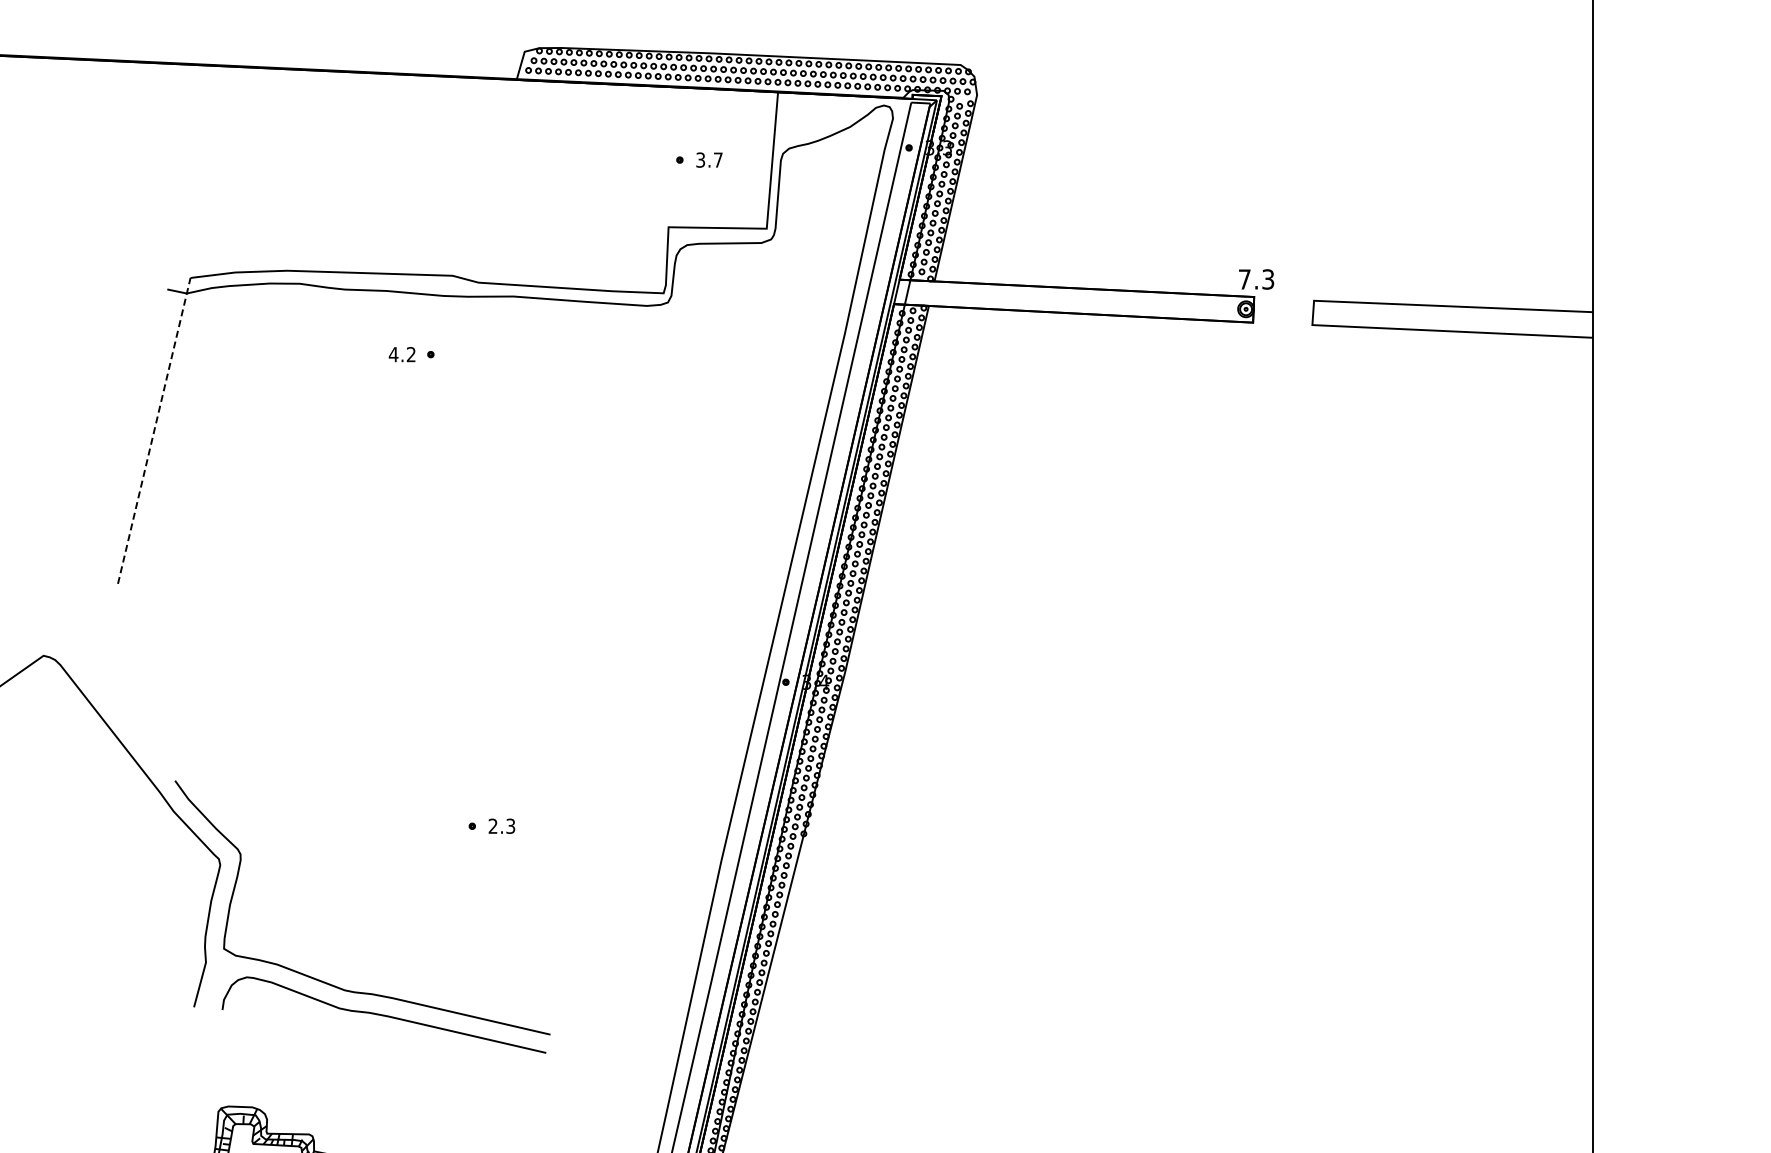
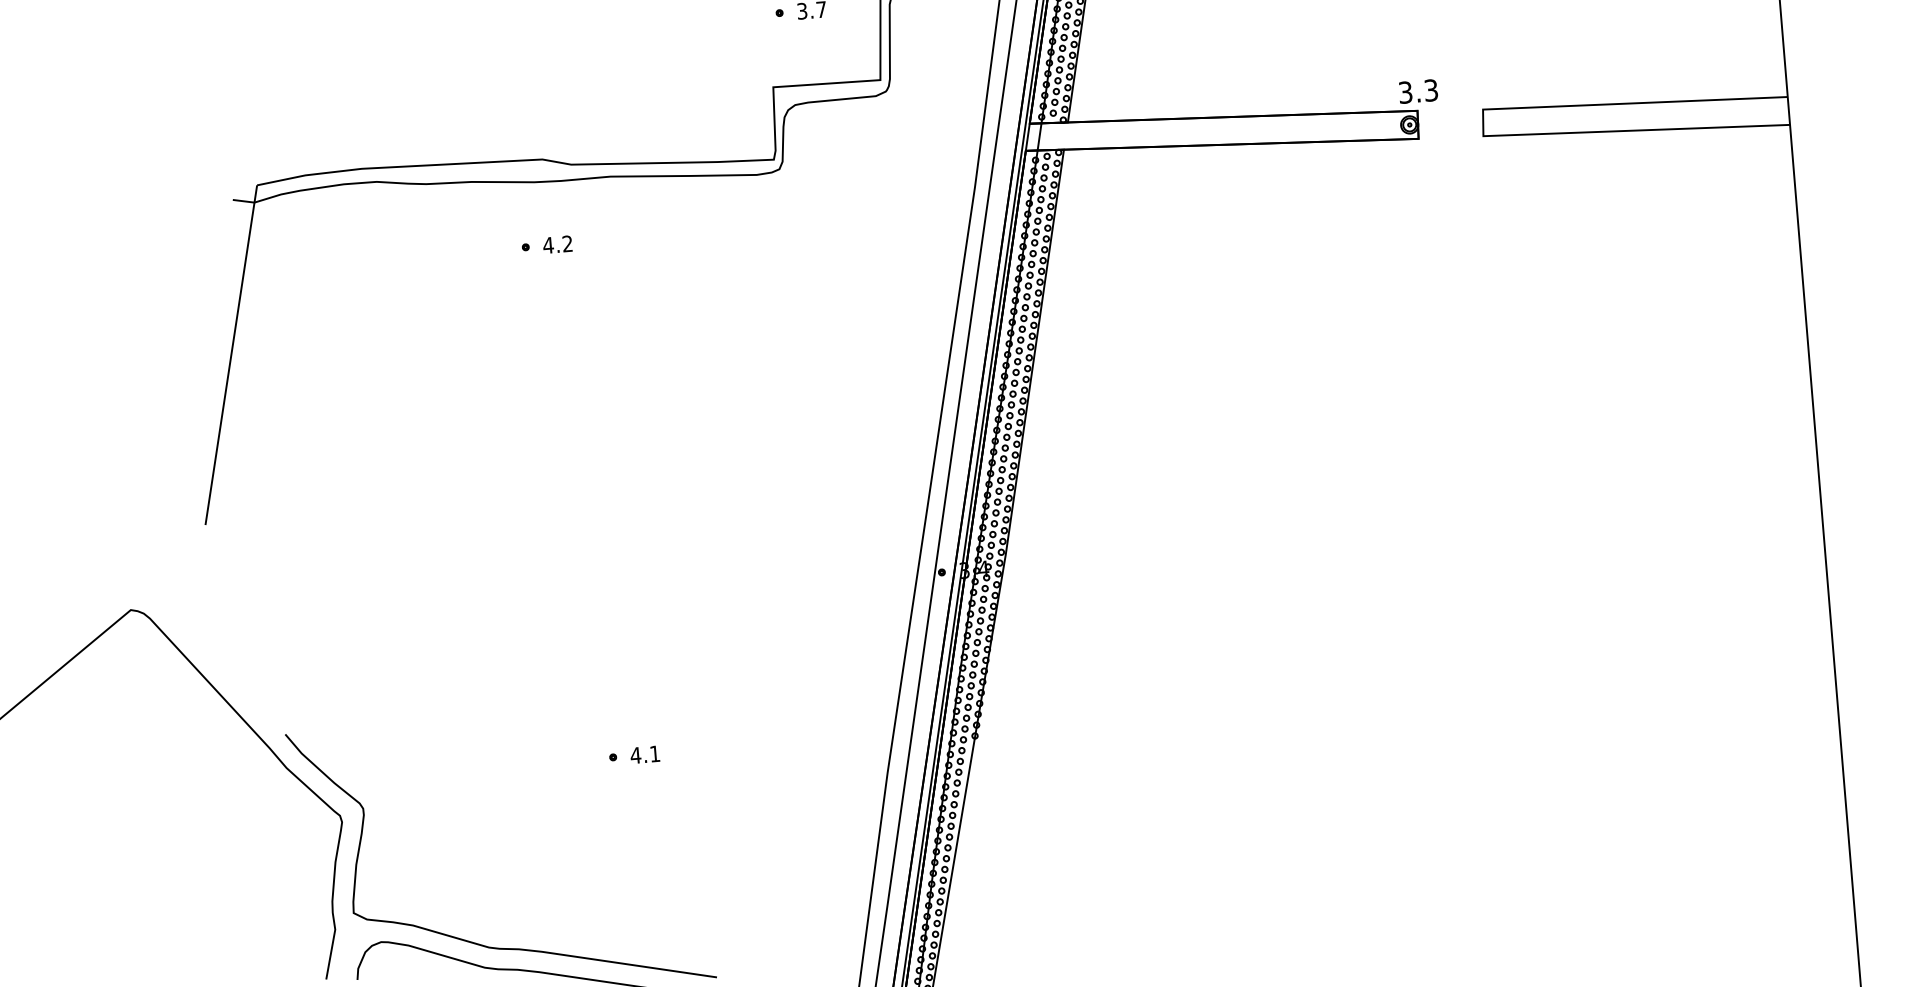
text: (1244, 279) -> (1405, 92), 7.3 -> 3.3
text: (401, 354) -> (556, 244), moved
line: (154, 430) -> (231, 354), dashed -> solid
text: (501, 825) -> (644, 753), 2.3 -> 4.1

